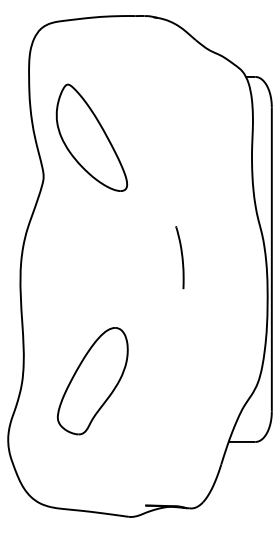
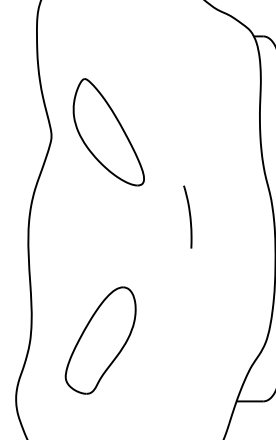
part: (91, 137) -> (108, 131), moved

